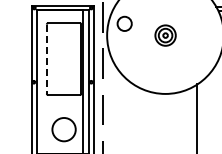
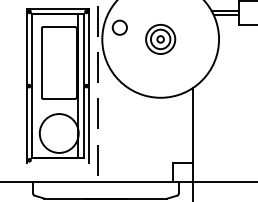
part: (165, 35) -> (160, 39), size x1.43
line: (47, 58) -> (42, 62), dashed -> solid
circle: (63, 129) -> (58, 133), size x1.67

